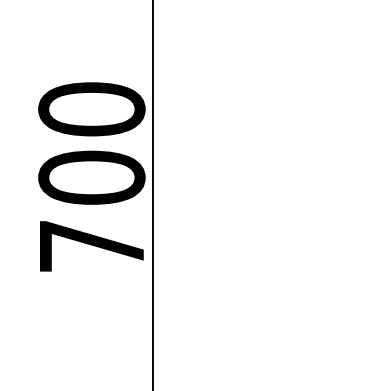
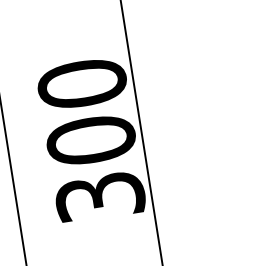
text: (91, 246) -> (99, 197), 700 -> 300

